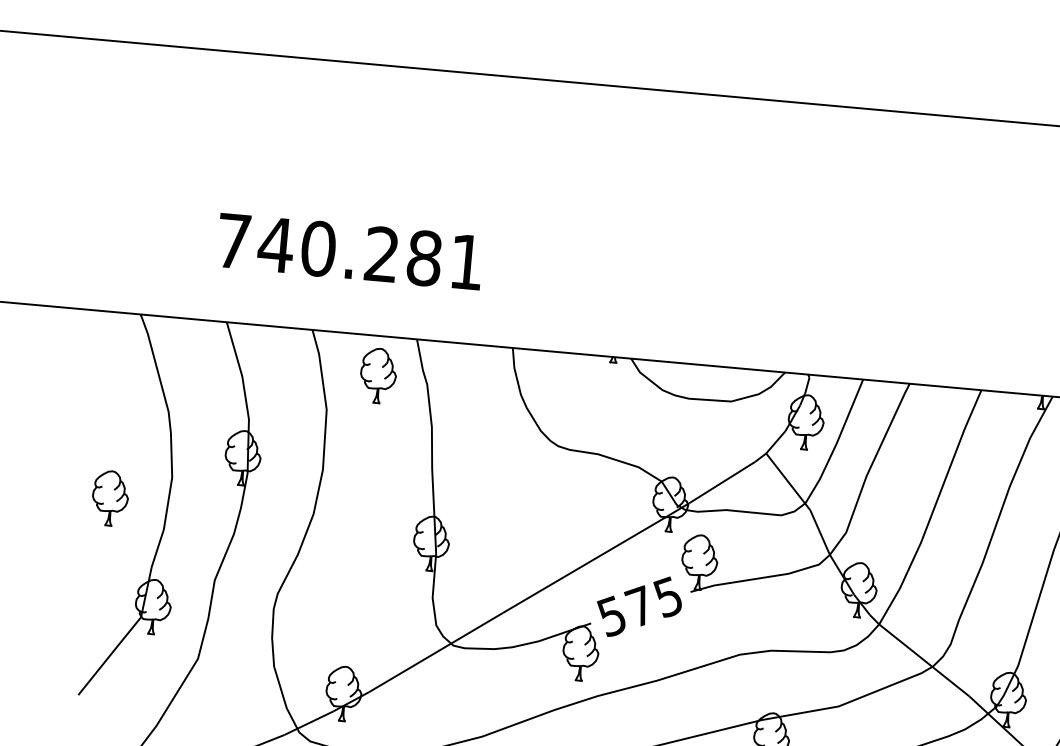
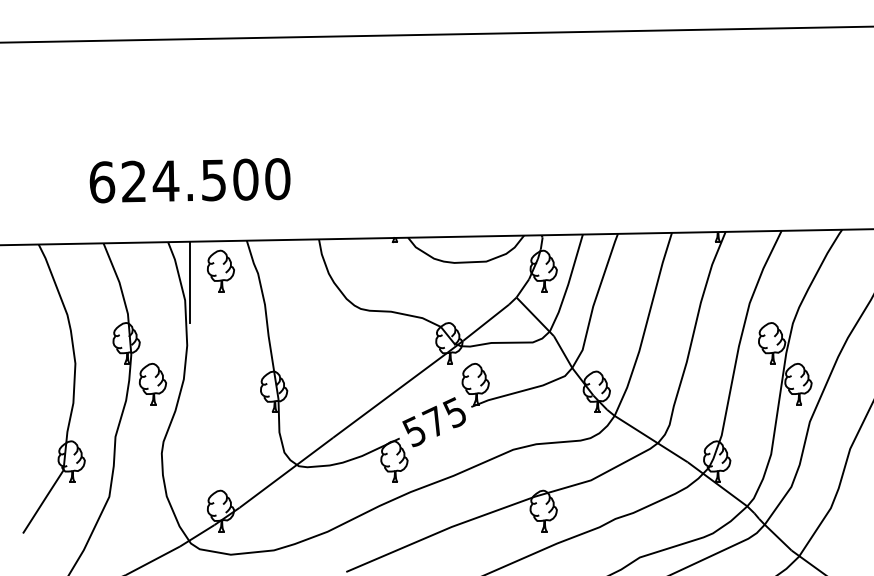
text: (349, 251) -> (189, 180), 740.281 -> 624.500
line: (336, 386) -> (190, 282), added
part: (109, 497) -> (152, 383), moved

